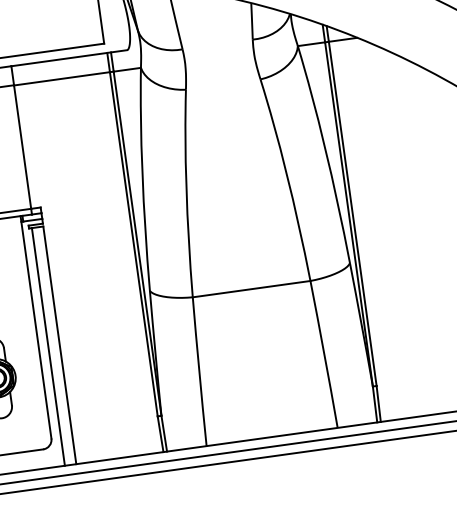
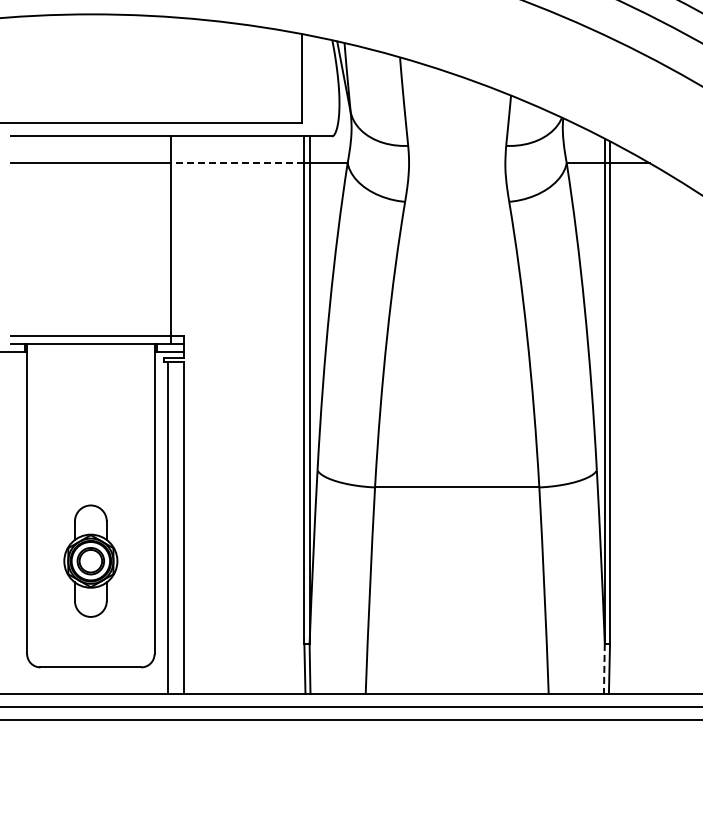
line: (62, 78) -> (237, 163), solid -> dashed
line: (375, 404) -> (604, 669), solid -> dashed

